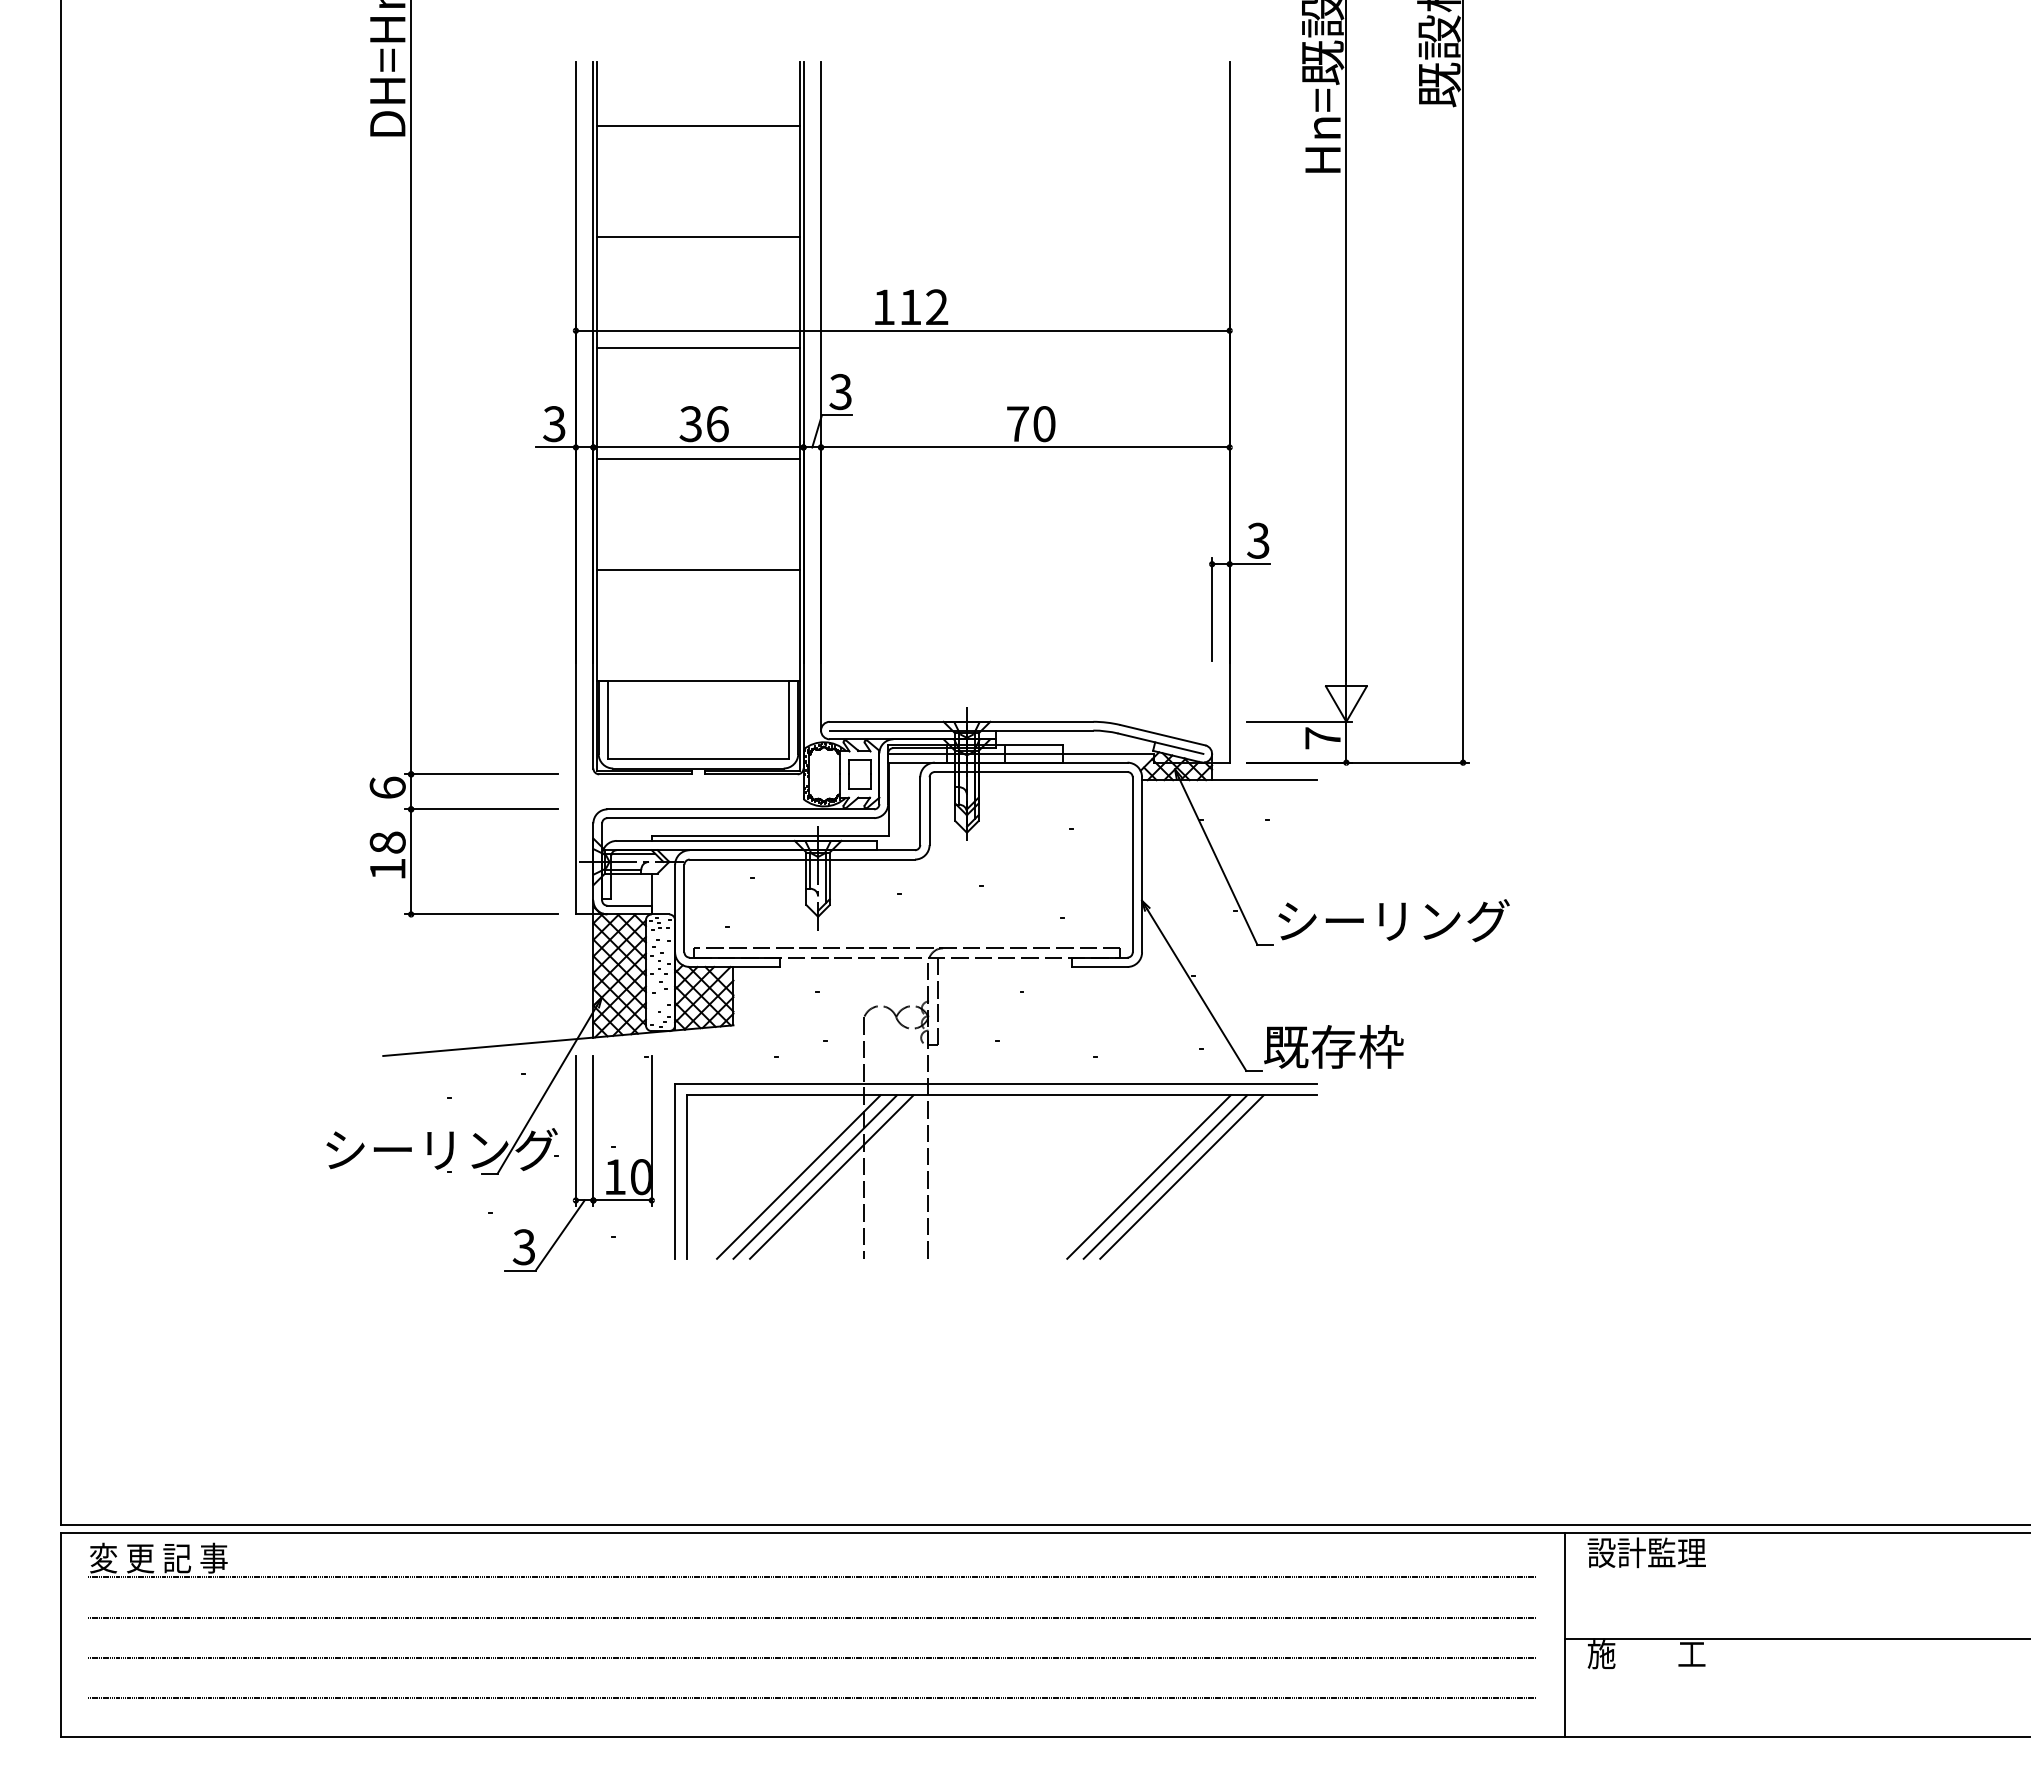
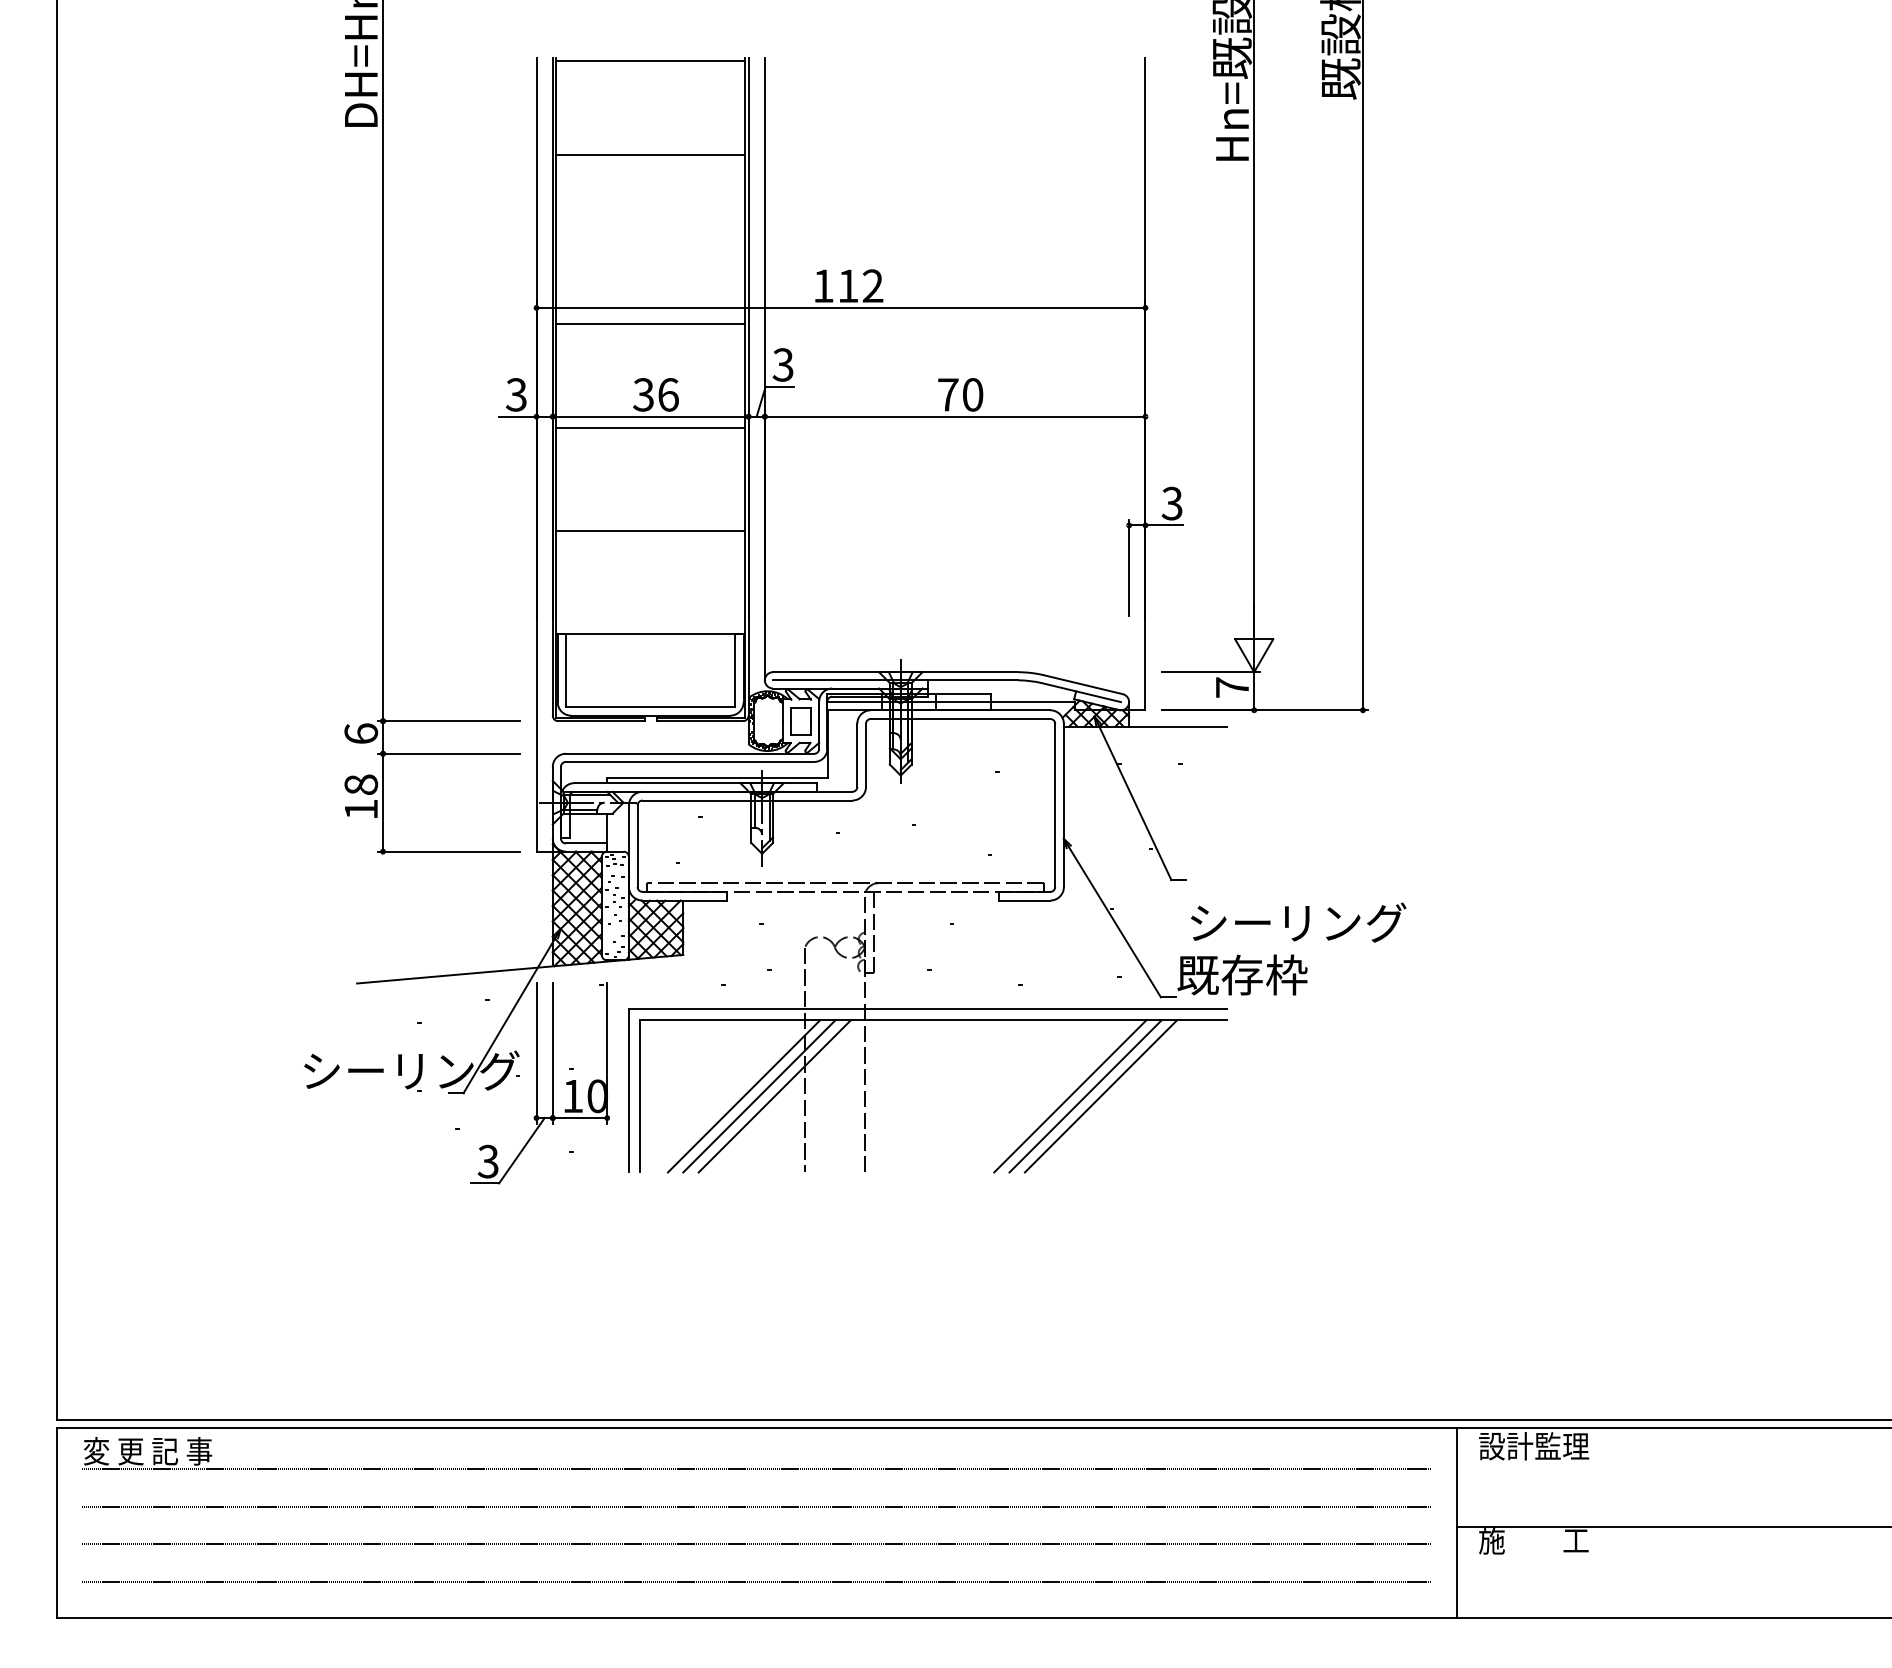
line: (698, 126) -> (650, 60), moved
line: (698, 237) -> (650, 154), moved
text: (1393, 920) -> (1298, 922), moved

